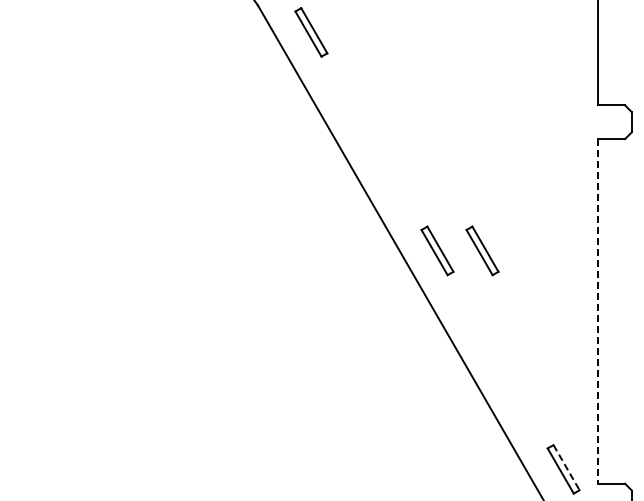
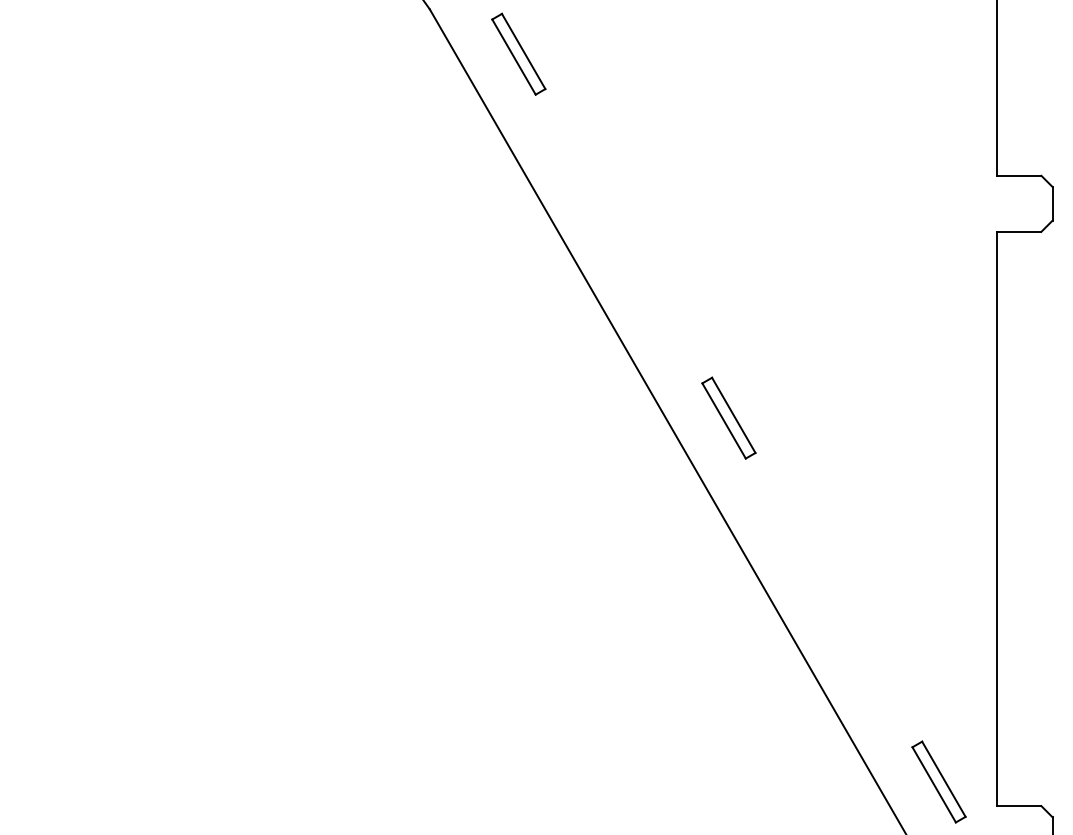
part: (482, 250) -> (803, 417), removed
line: (598, 311) -> (997, 519), dashed -> solid
line: (566, 468) -> (943, 780), dashed -> solid

